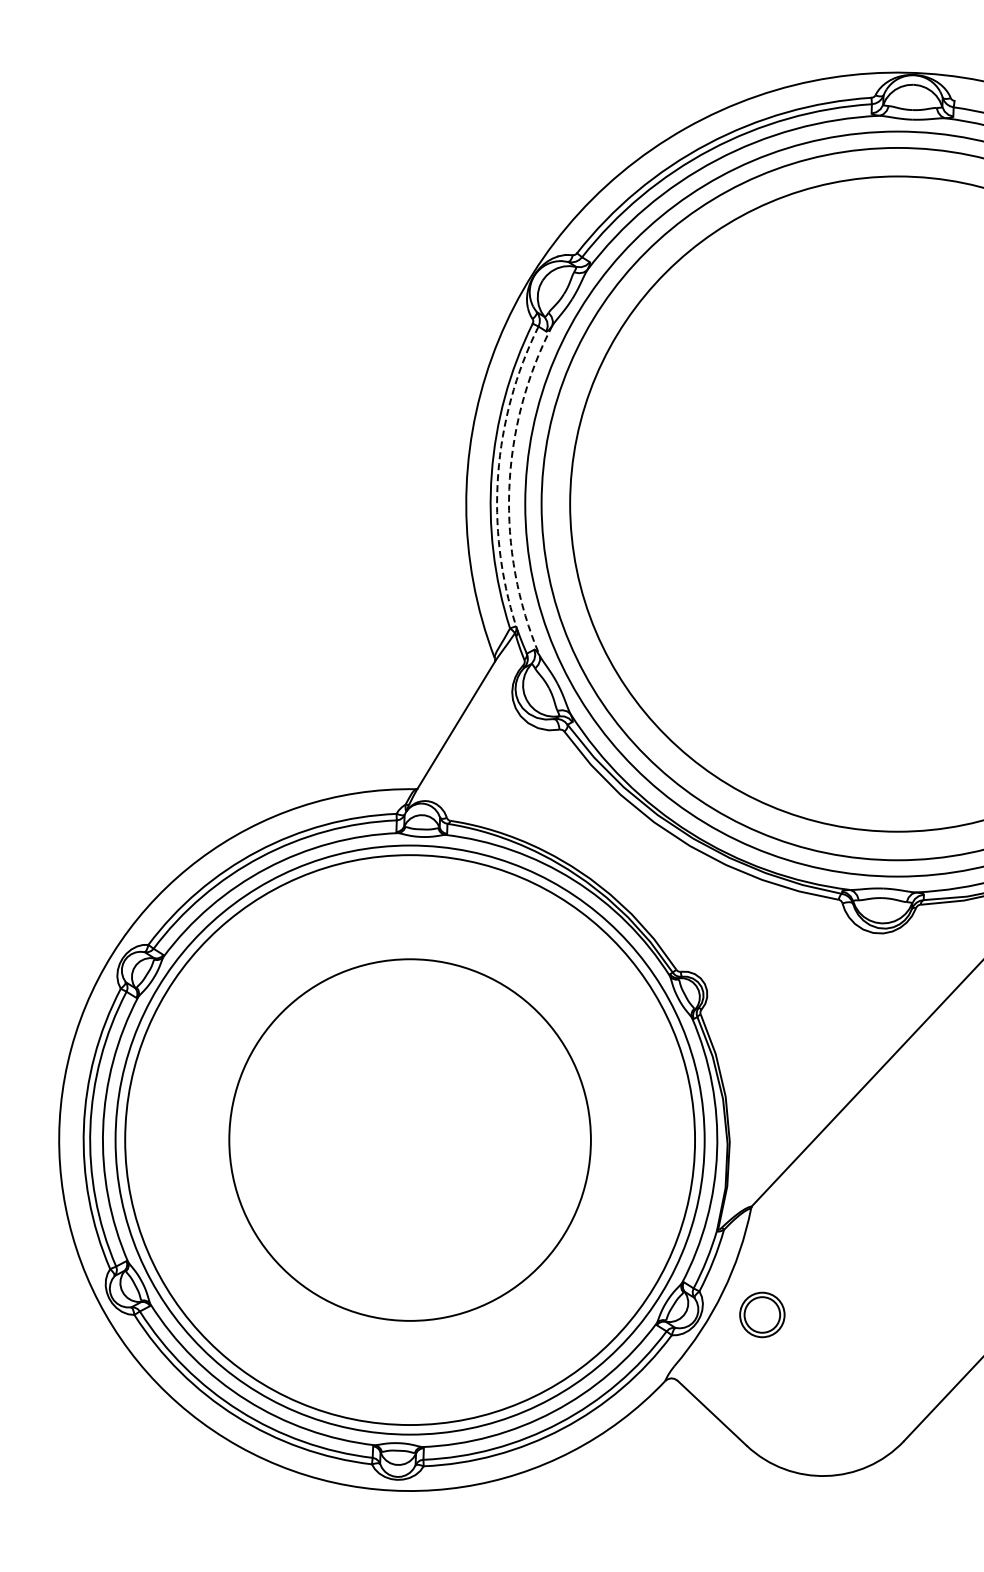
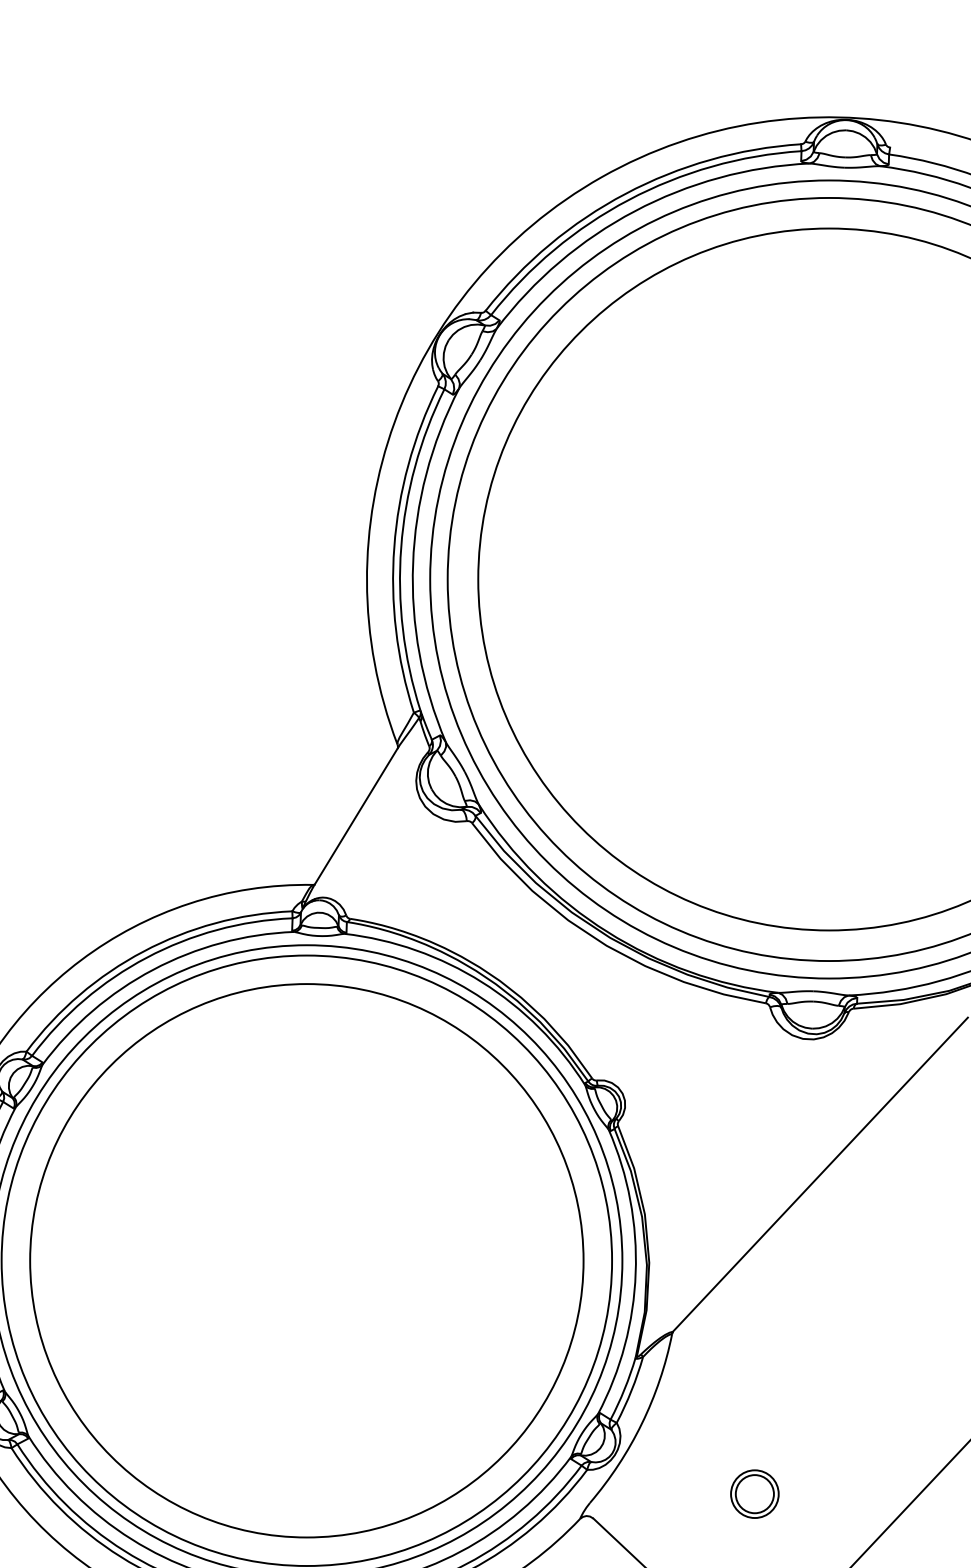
arc: (498, 474) -> (401, 547), dashed -> solid
arc: (509, 489) -> (413, 563), dashed -> solid
circle: (409, 1139) -> (306, 1260), size x1.43
part: (762, 1314) -> (755, 1493), moved

